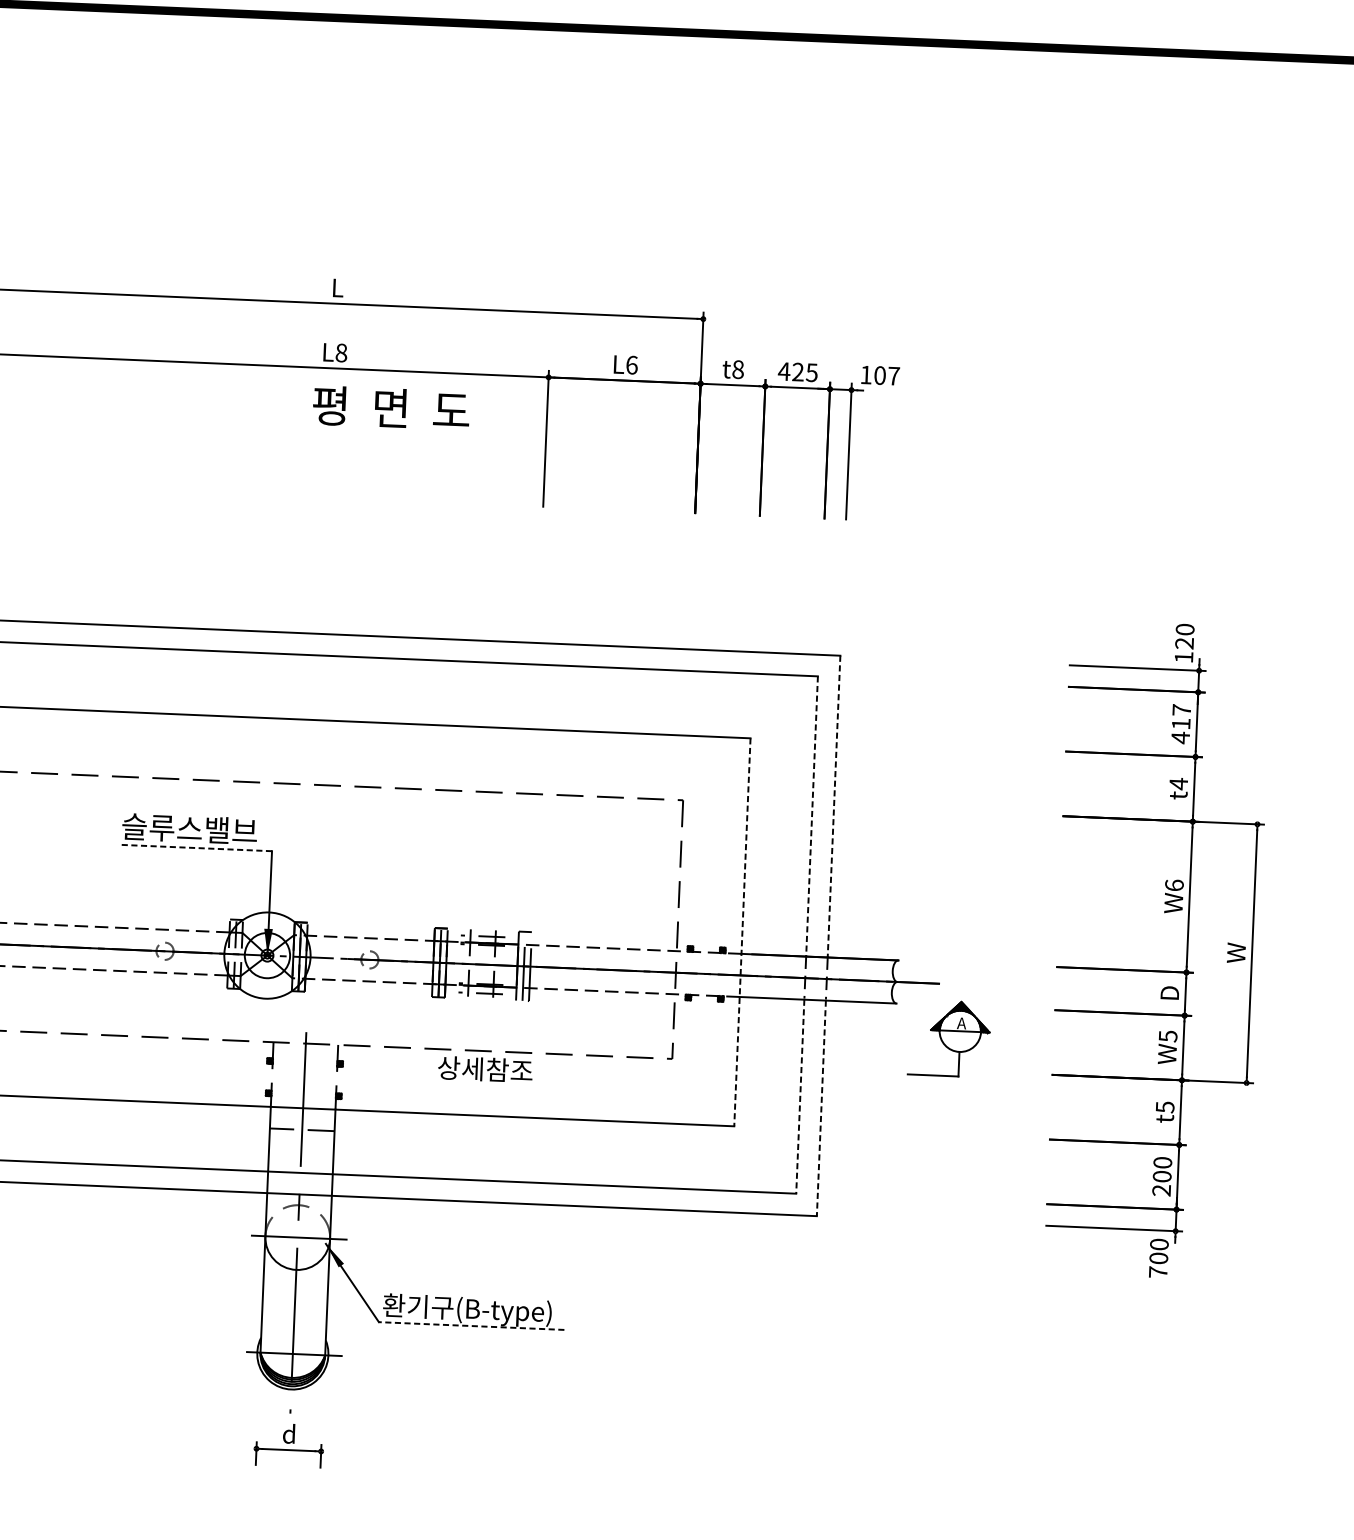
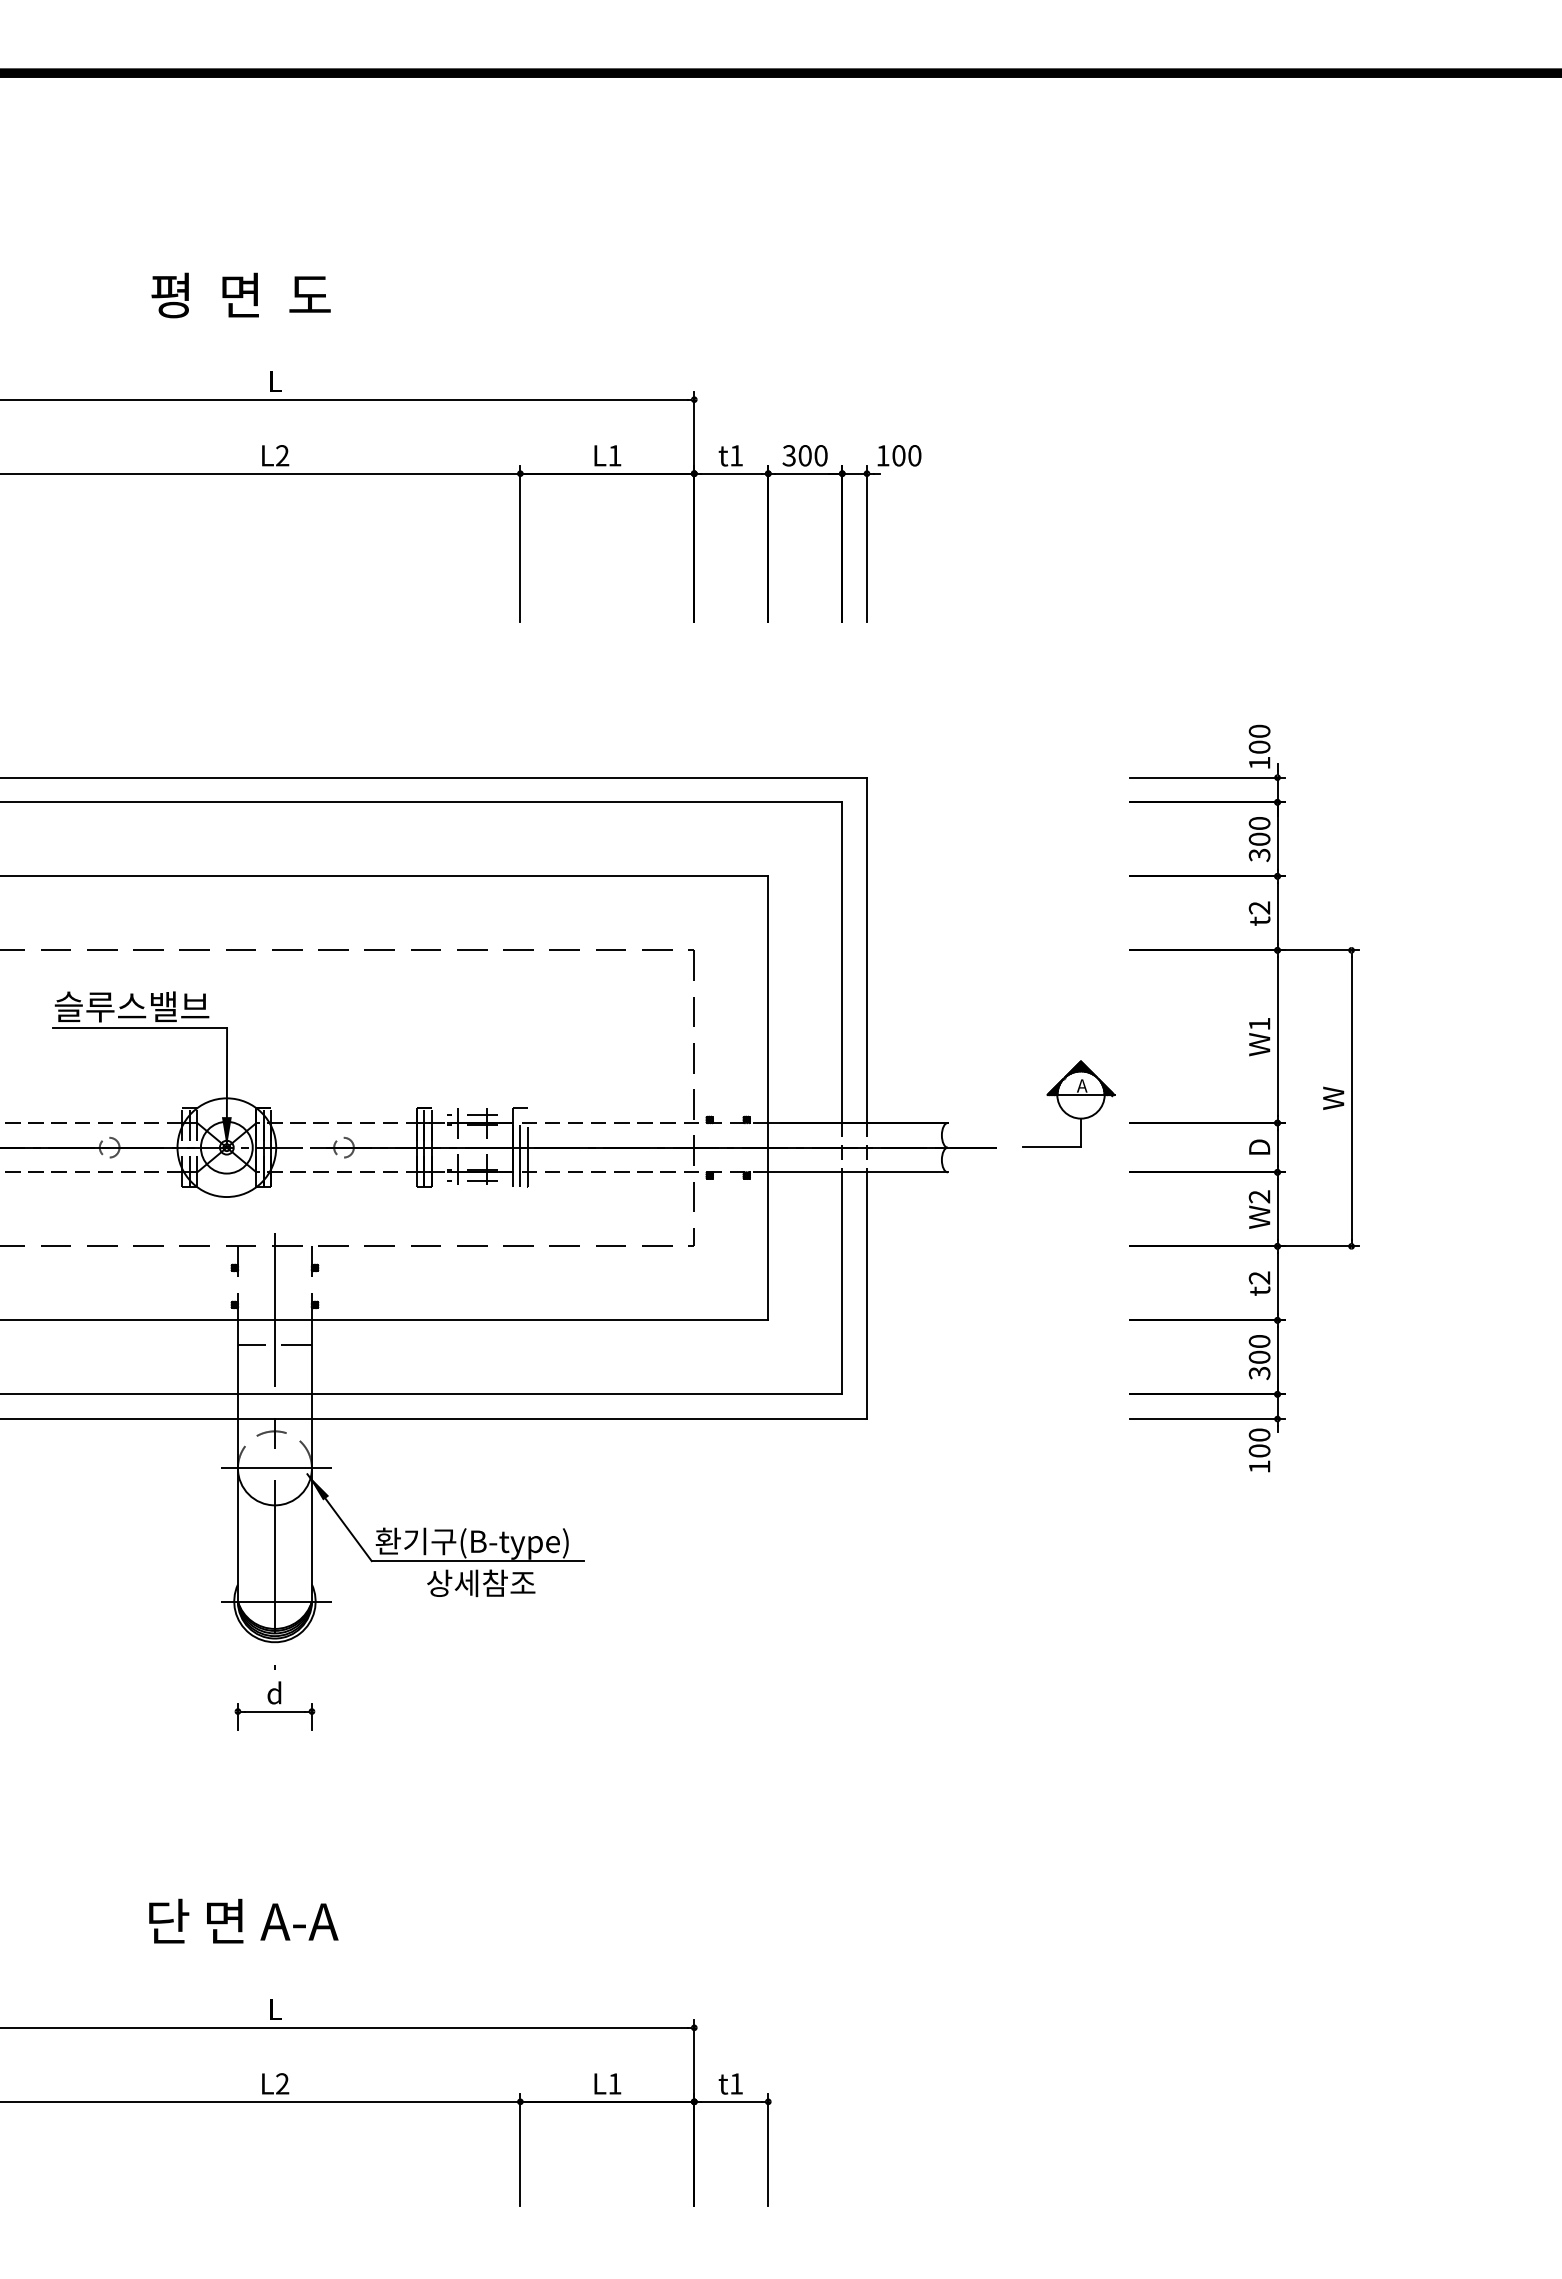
text: (341, 352) -> (282, 455), L8 -> L2
text: (631, 364) -> (614, 455), L6 -> L1
text: (738, 369) -> (736, 455), t8 -> t1
text: (797, 371) -> (804, 455), 425 -> 300
text: (893, 375) -> (914, 455), 107 -> 100
text: (390, 408) -> (240, 295), moved
text: (1184, 642) -> (1259, 746), 120 -> 100
text: (1181, 724) -> (1259, 839), 417 -> 300
text: (1178, 783) -> (1259, 907), t4 -> t2
line: (833, 806) -> (866, 950), dashed -> solid
line: (812, 817) -> (842, 963), dashed -> solid
line: (195, 848) -> (139, 1028), dashed -> solid
text: (1174, 884) -> (1259, 1023), W6 -> W1
line: (742, 932) -> (768, 1098), dashed -> solid
text: (1168, 1036) -> (1259, 1196), W5 -> W2
part: (949, 1038) -> (1068, 1103), moved
text: (485, 1069) -> (481, 1583), moved
line: (800, 1096) -> (842, 1283), dashed -> solid
text: (1165, 1106) -> (1259, 1277), t5 -> t2
line: (820, 1109) -> (866, 1296), dashed -> solid
text: (1161, 1190) -> (1259, 1373), 200 -> 300
text: (1158, 1272) -> (1259, 1466), 700 -> 100
line: (471, 1326) -> (477, 1561), dashed -> solid

